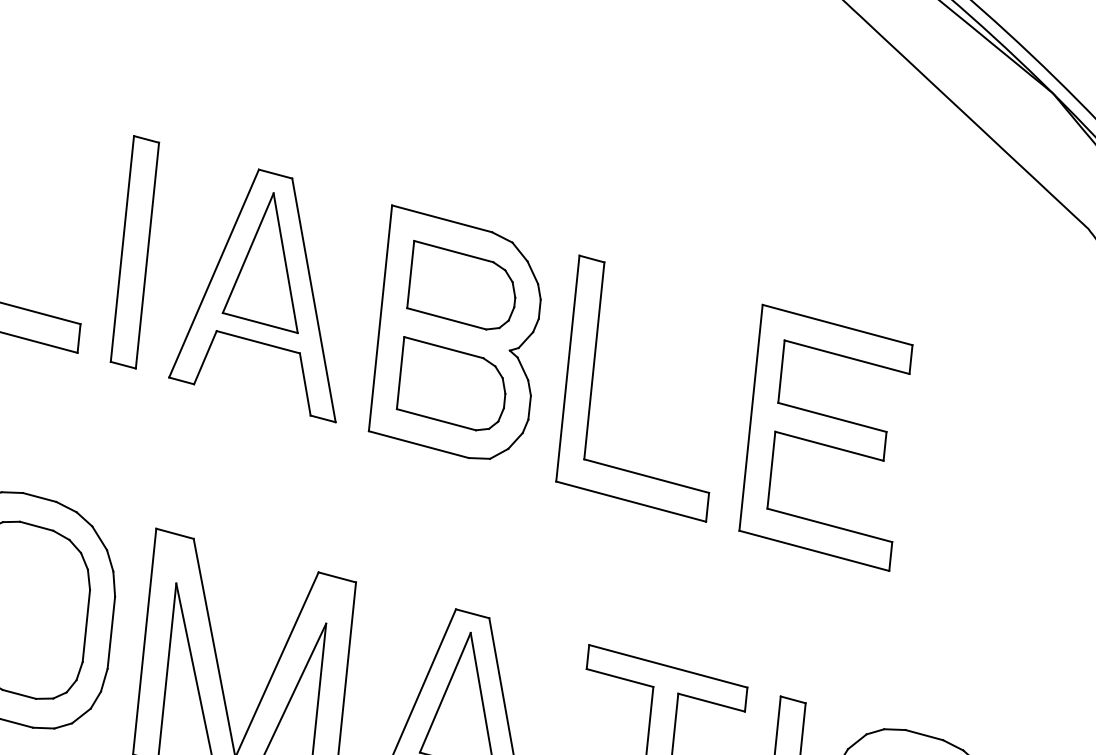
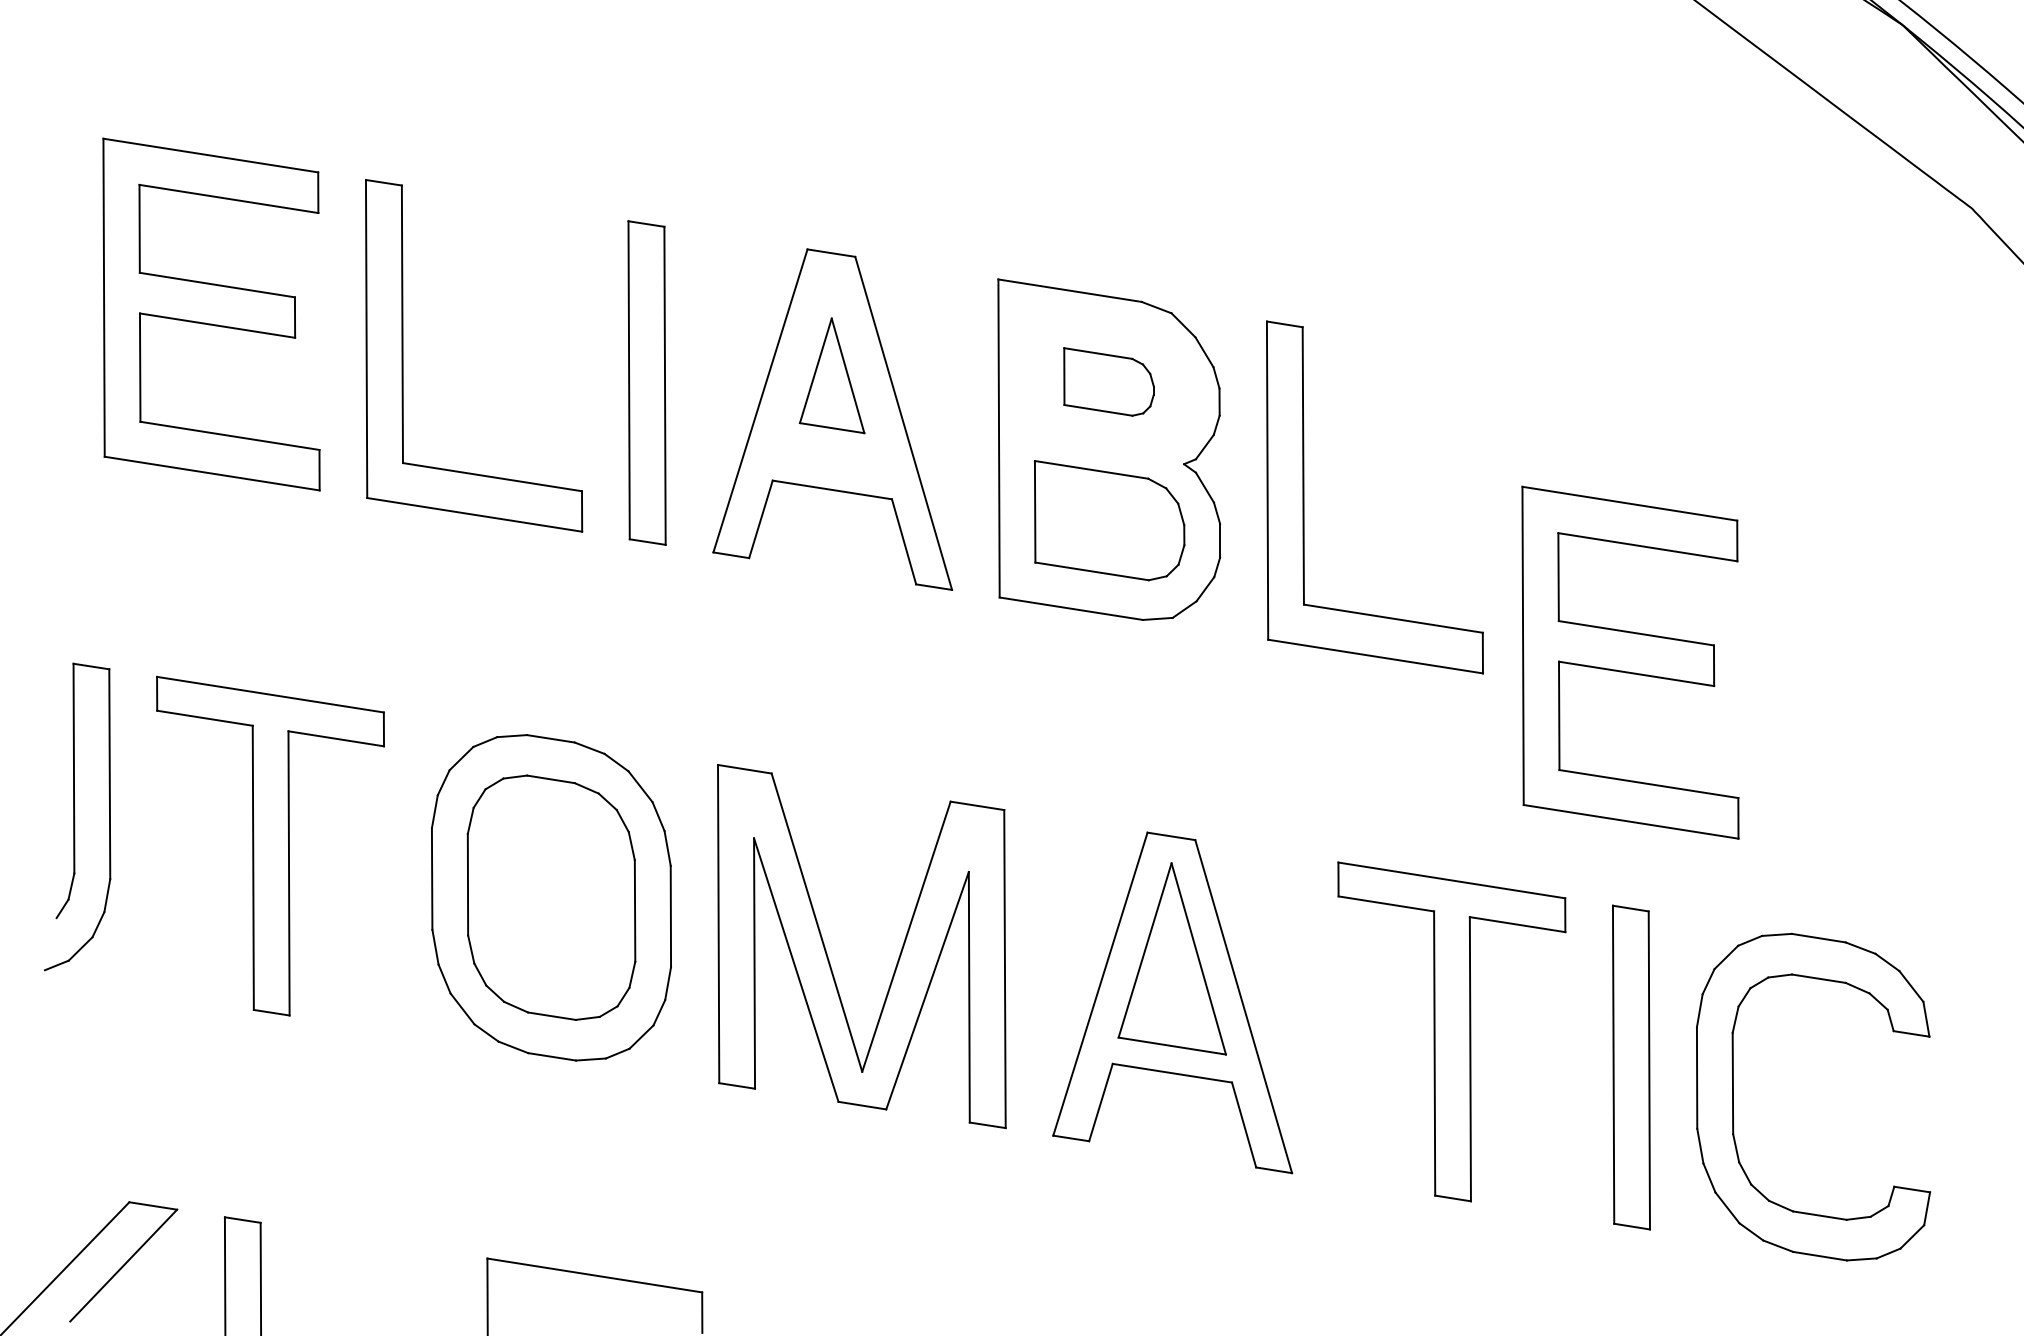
part: (266, 260) -> (831, 375), size x0.6
part: (462, 286) -> (1108, 381), size x0.6
part: (826, 437) -> (1630, 662), moved

